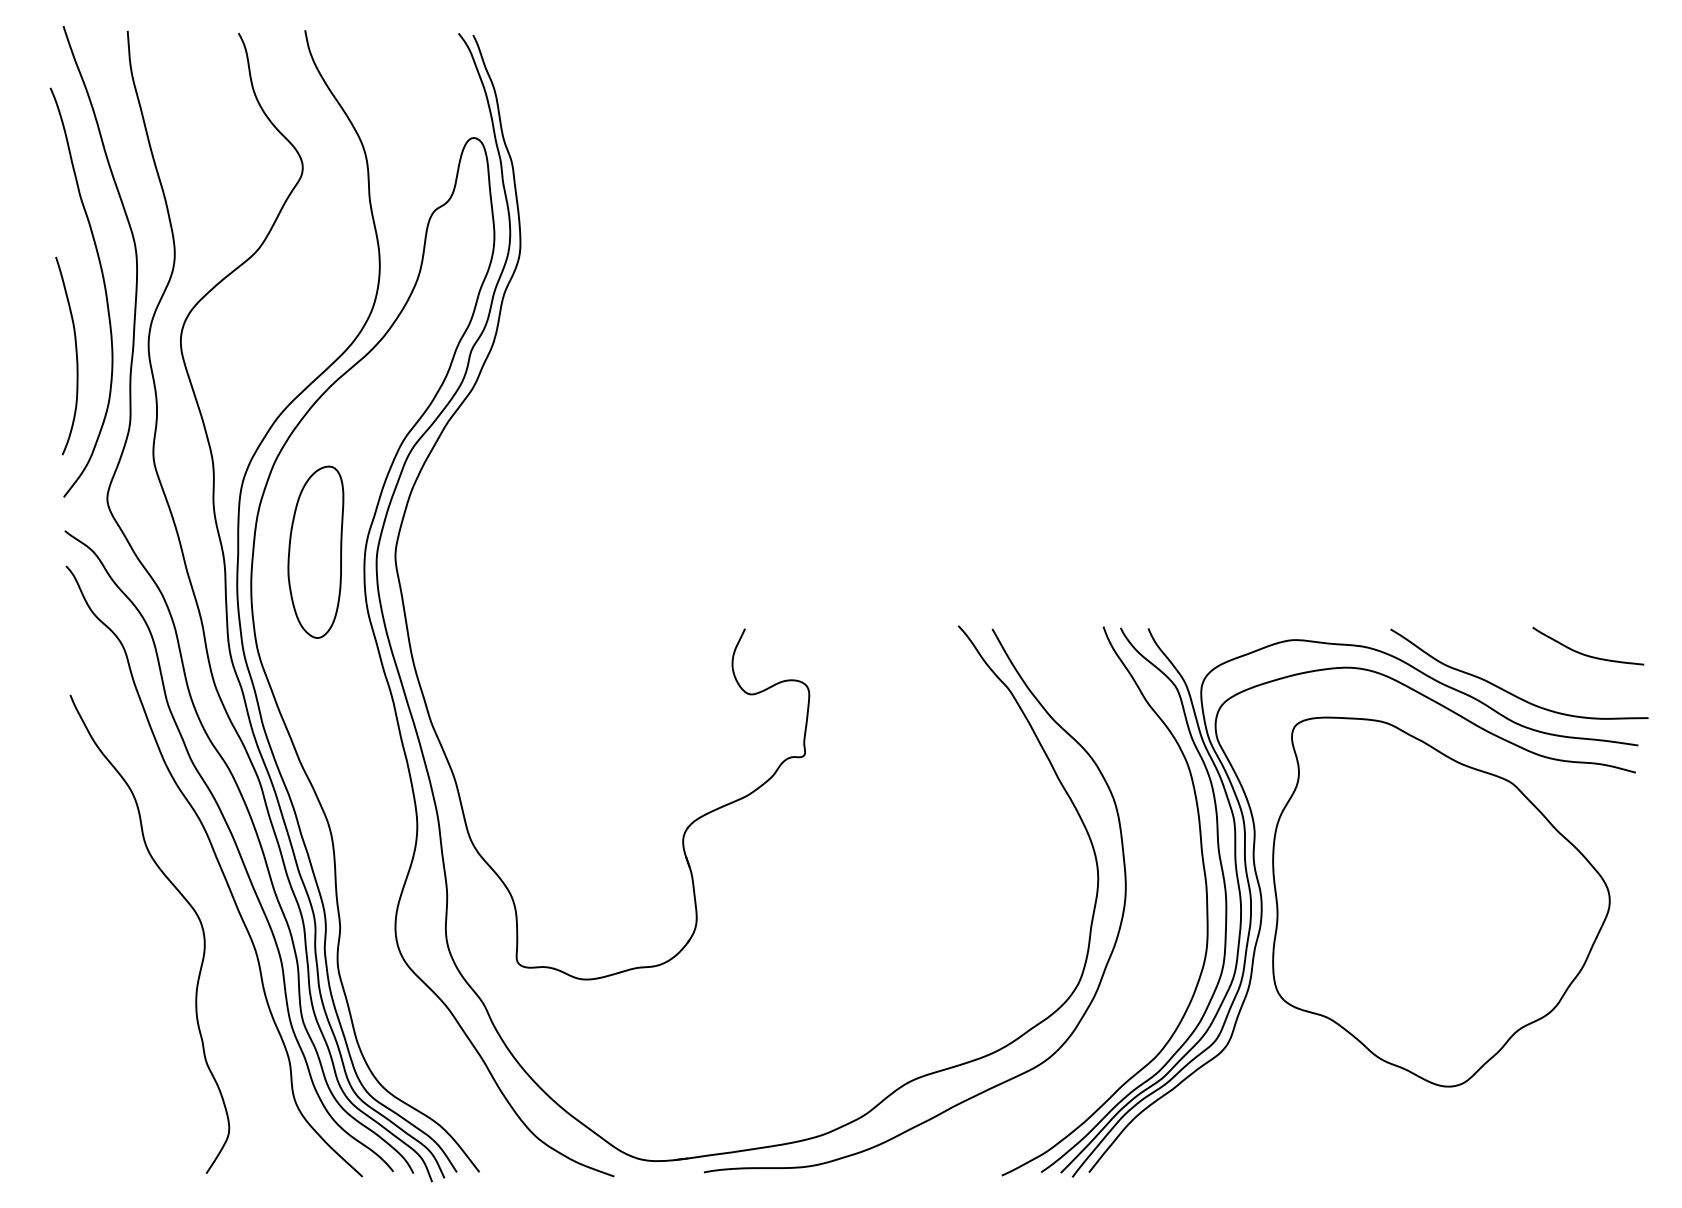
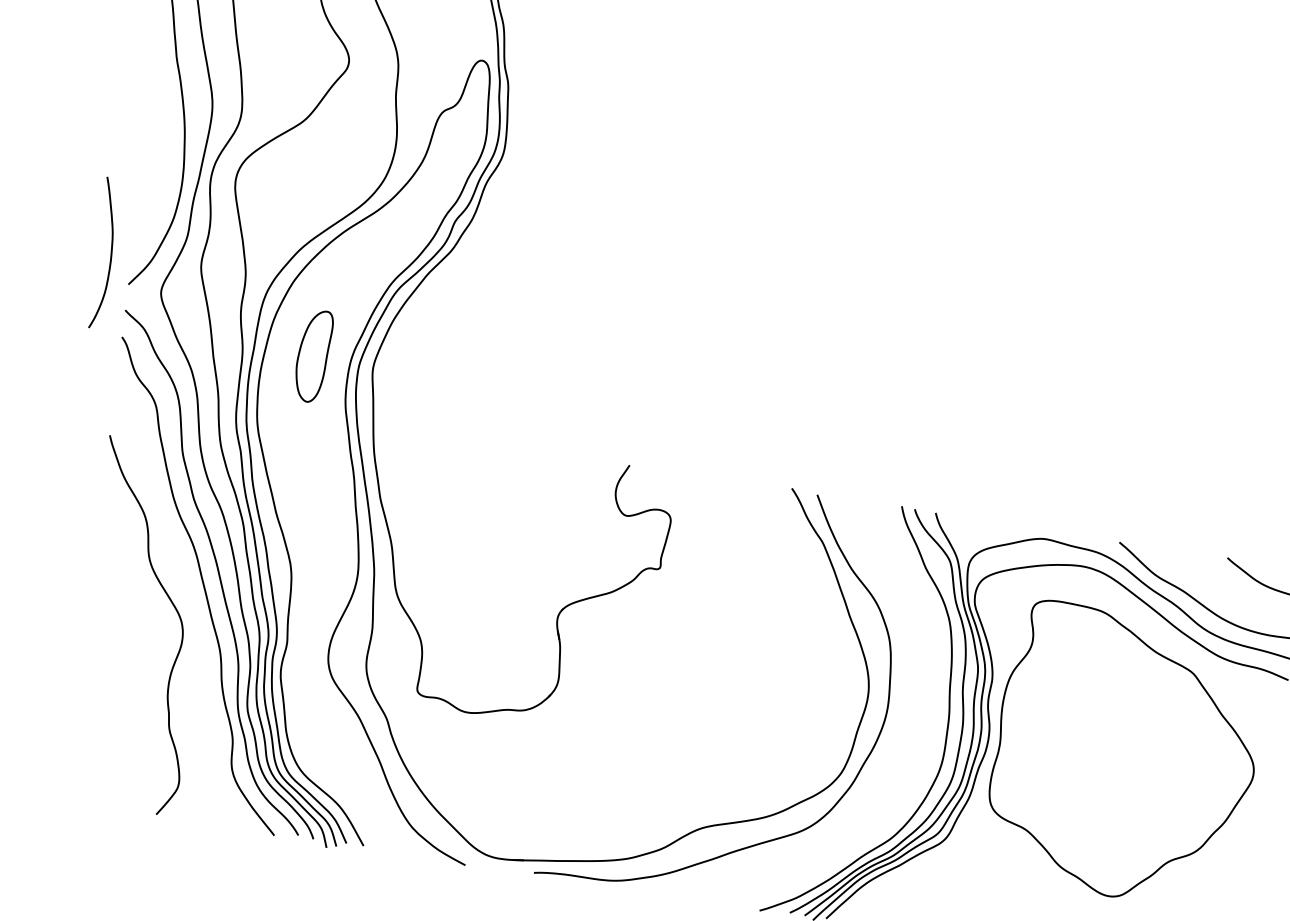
curve: (75, 353) -> (110, 252), moved
part: (315, 551) -> (312, 355), size x0.7

